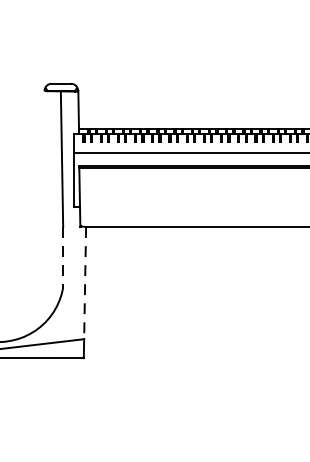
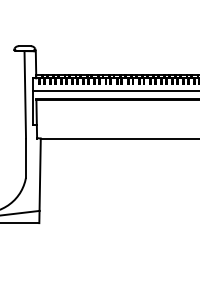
line: (63, 257) -> (26, 158), dashed -> solid
line: (85, 284) -> (40, 175), dashed -> solid

